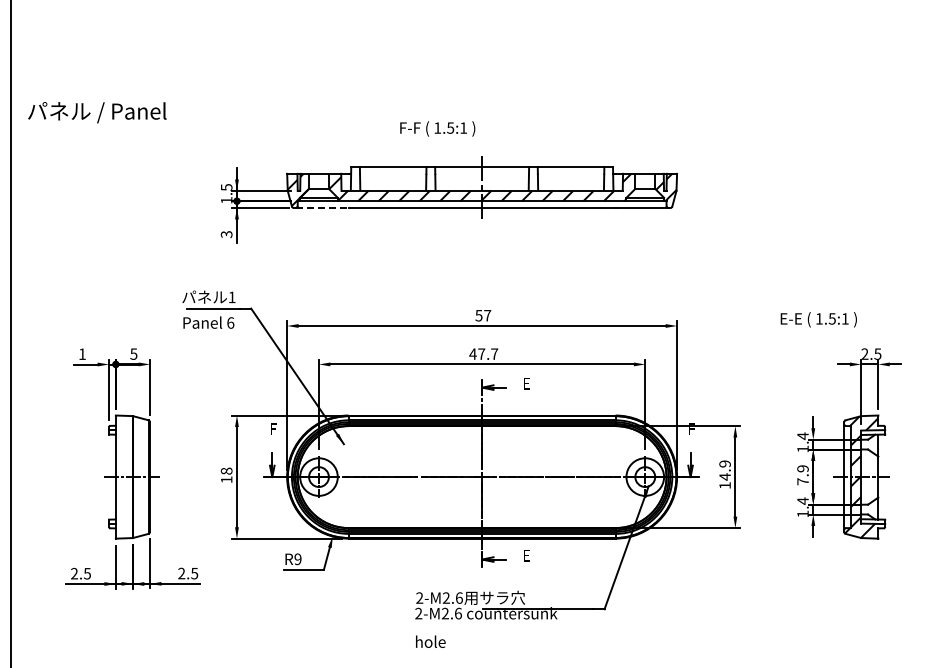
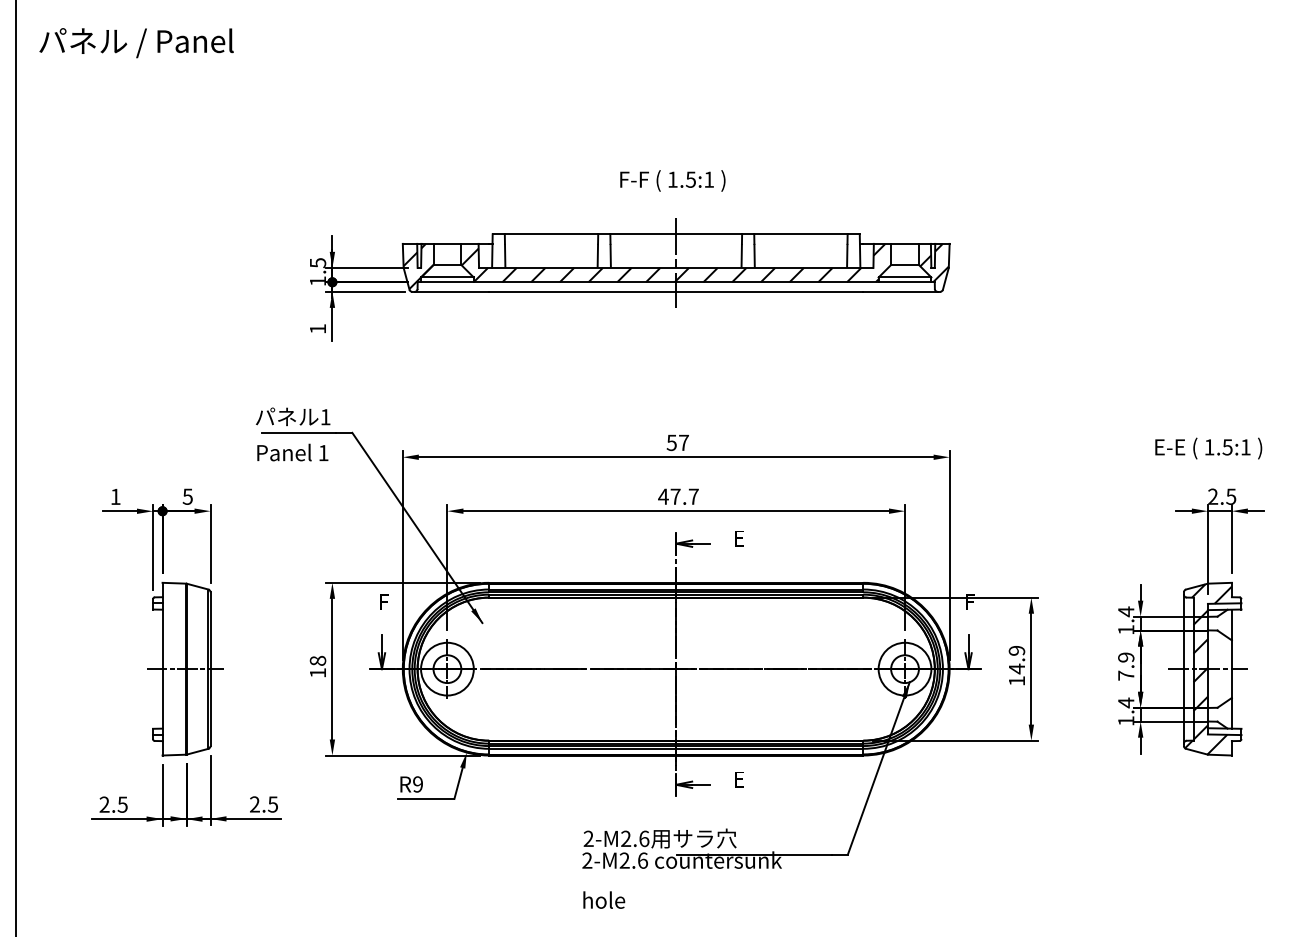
text: (97, 112) -> (136, 42), moved
text: (437, 128) -> (672, 180), moved
line: (322, 208) -> (452, 292), dashed -> solid
text: (226, 234) -> (317, 328), 3 -> 1
text: (818, 319) -> (1208, 448), moved
text: (230, 322) -> (323, 452), 6 -> 1

